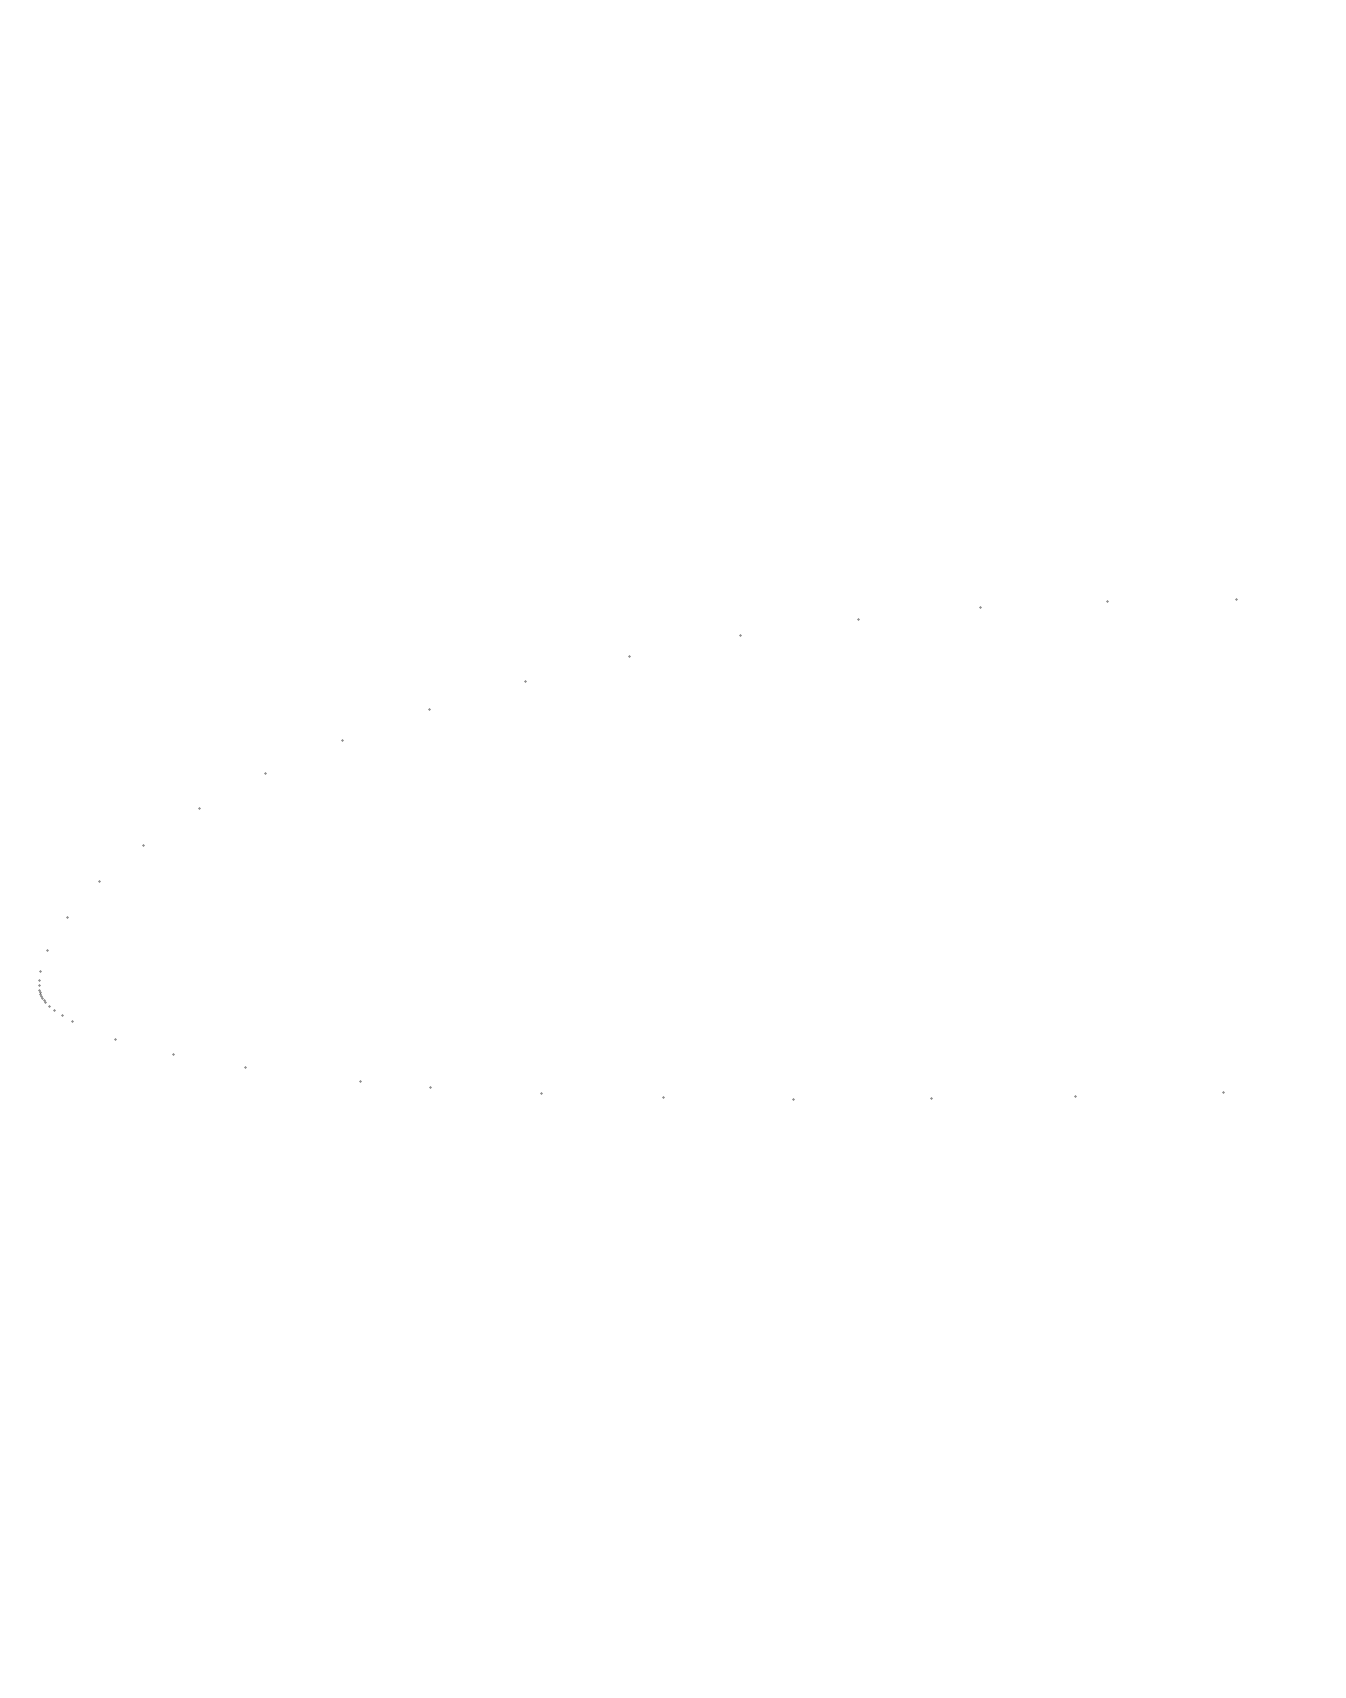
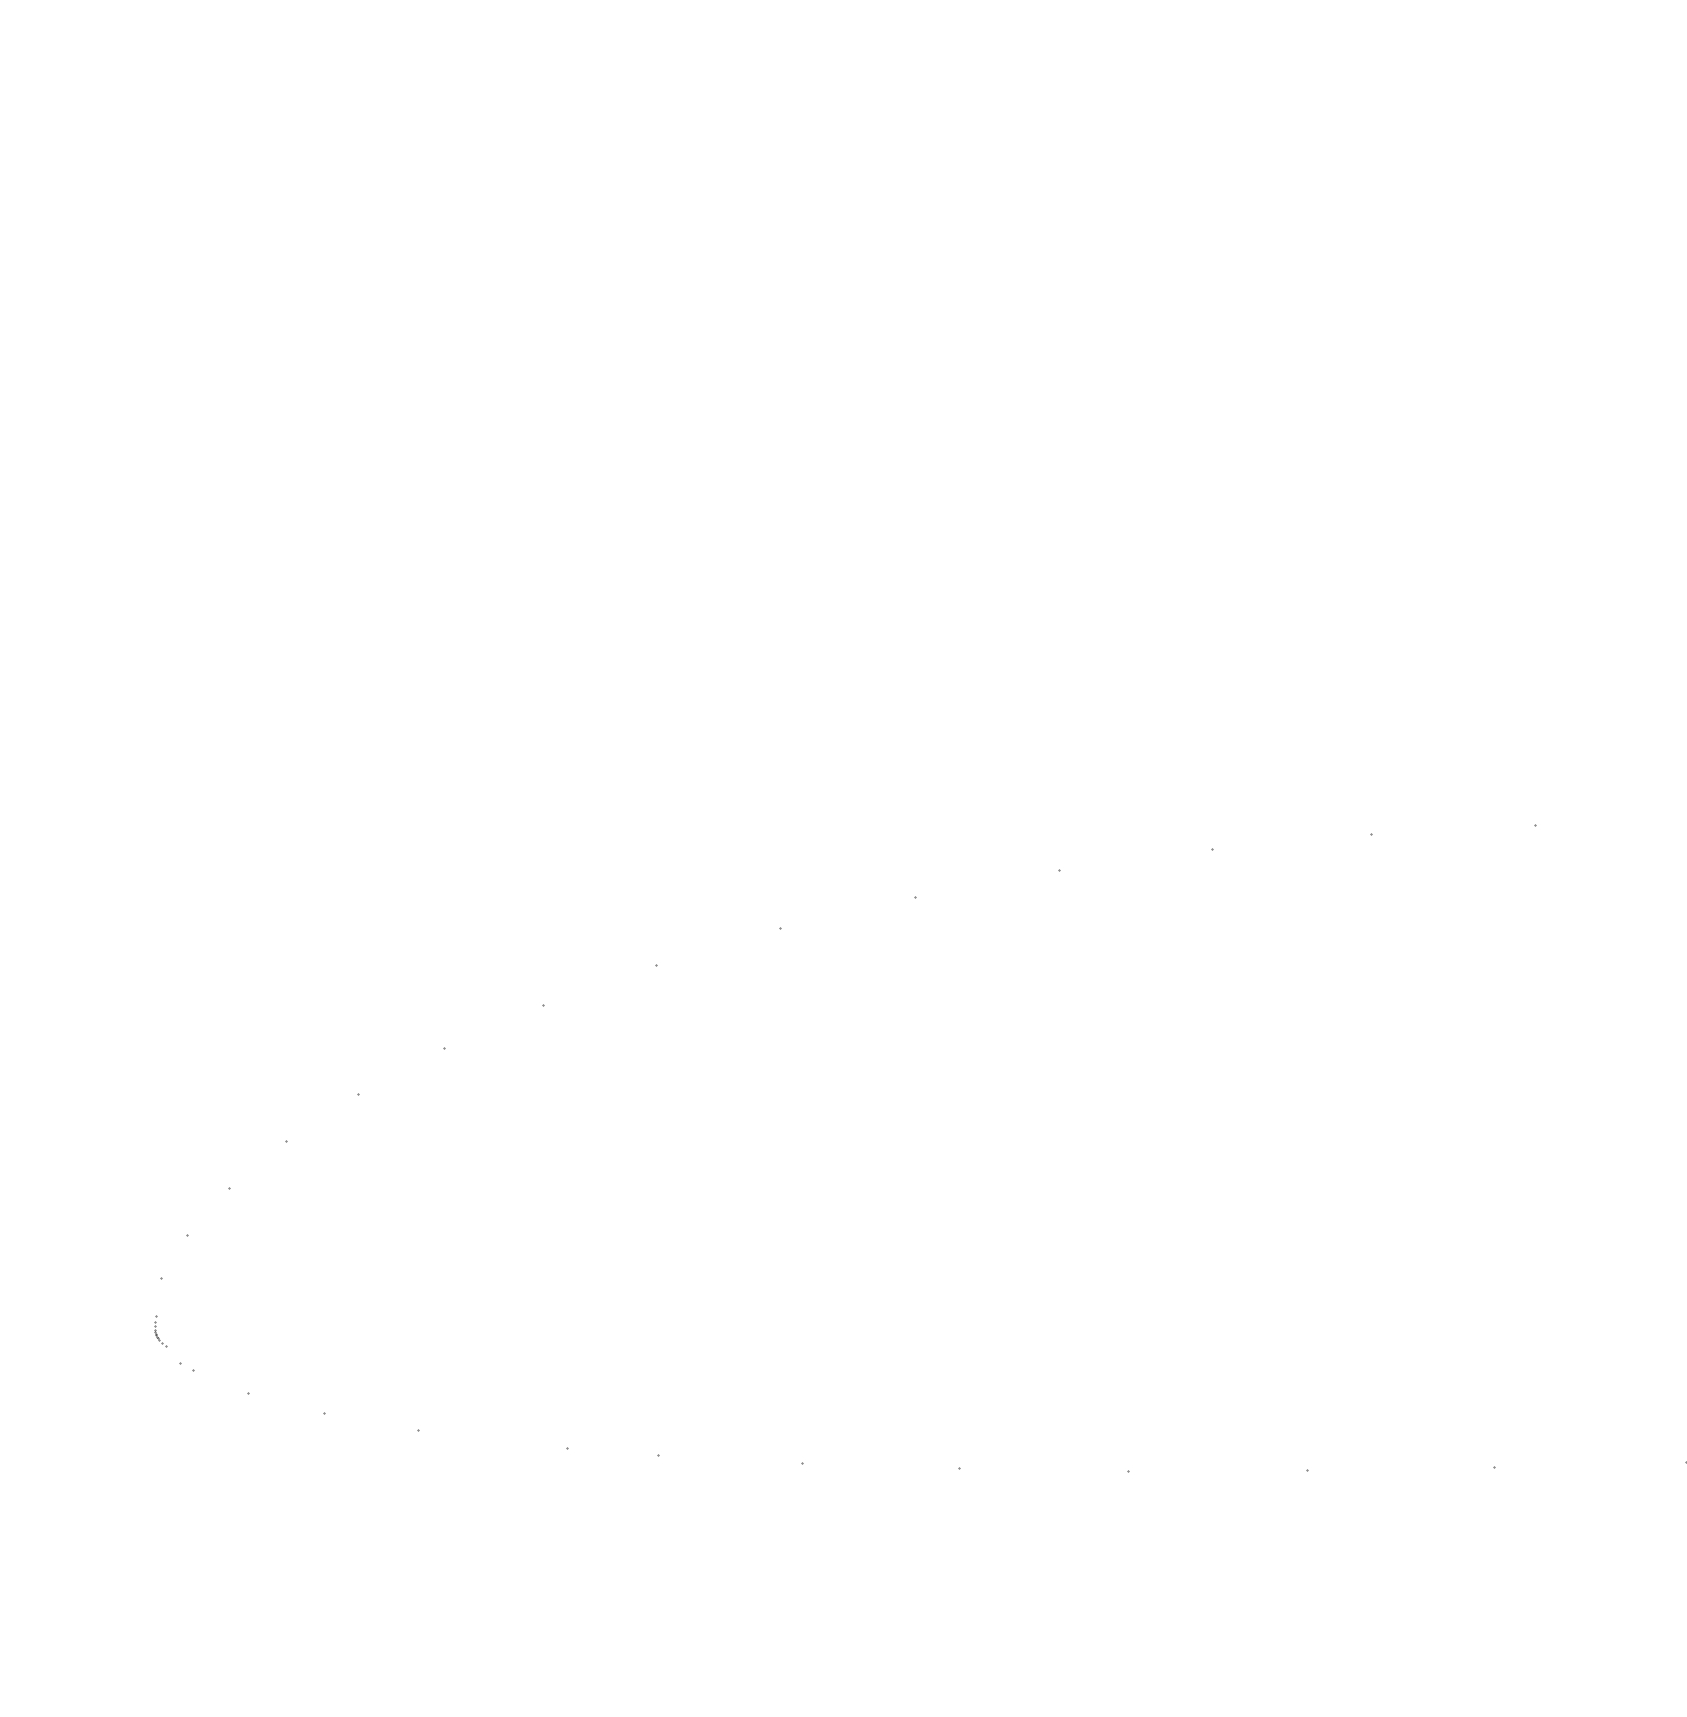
part: (46, 990) -> (160, 1330), size x0.6

